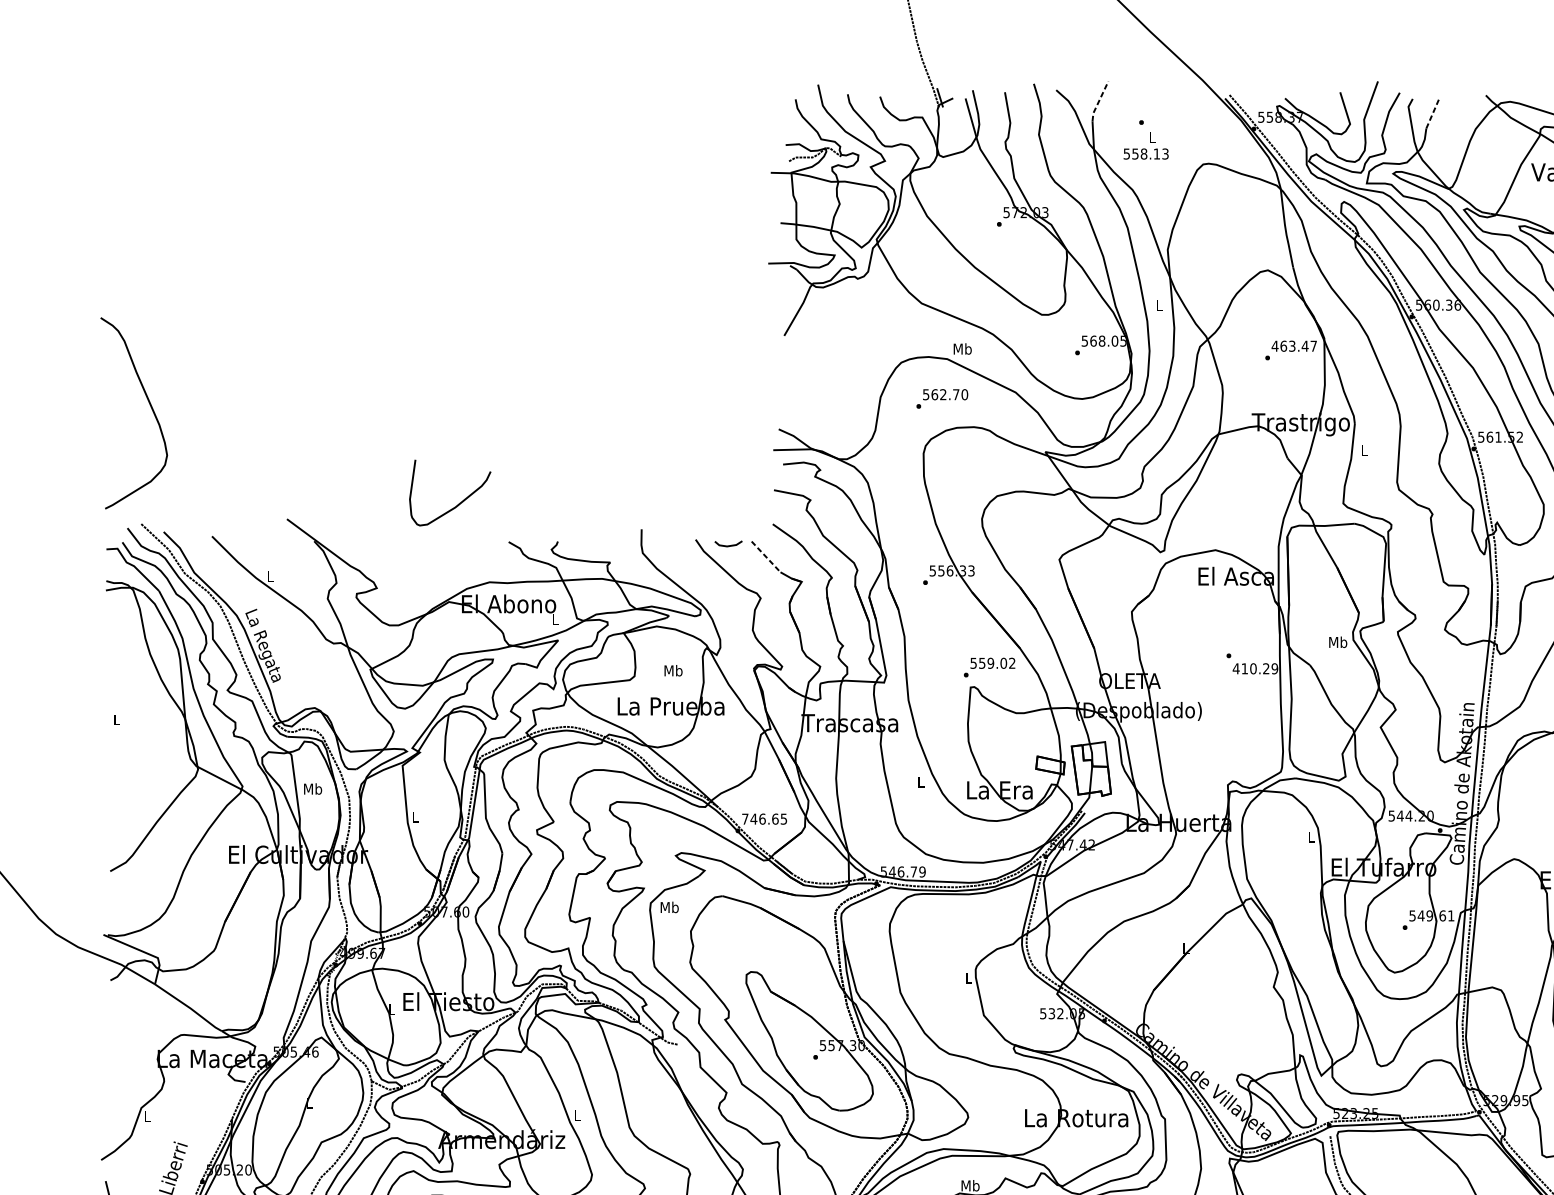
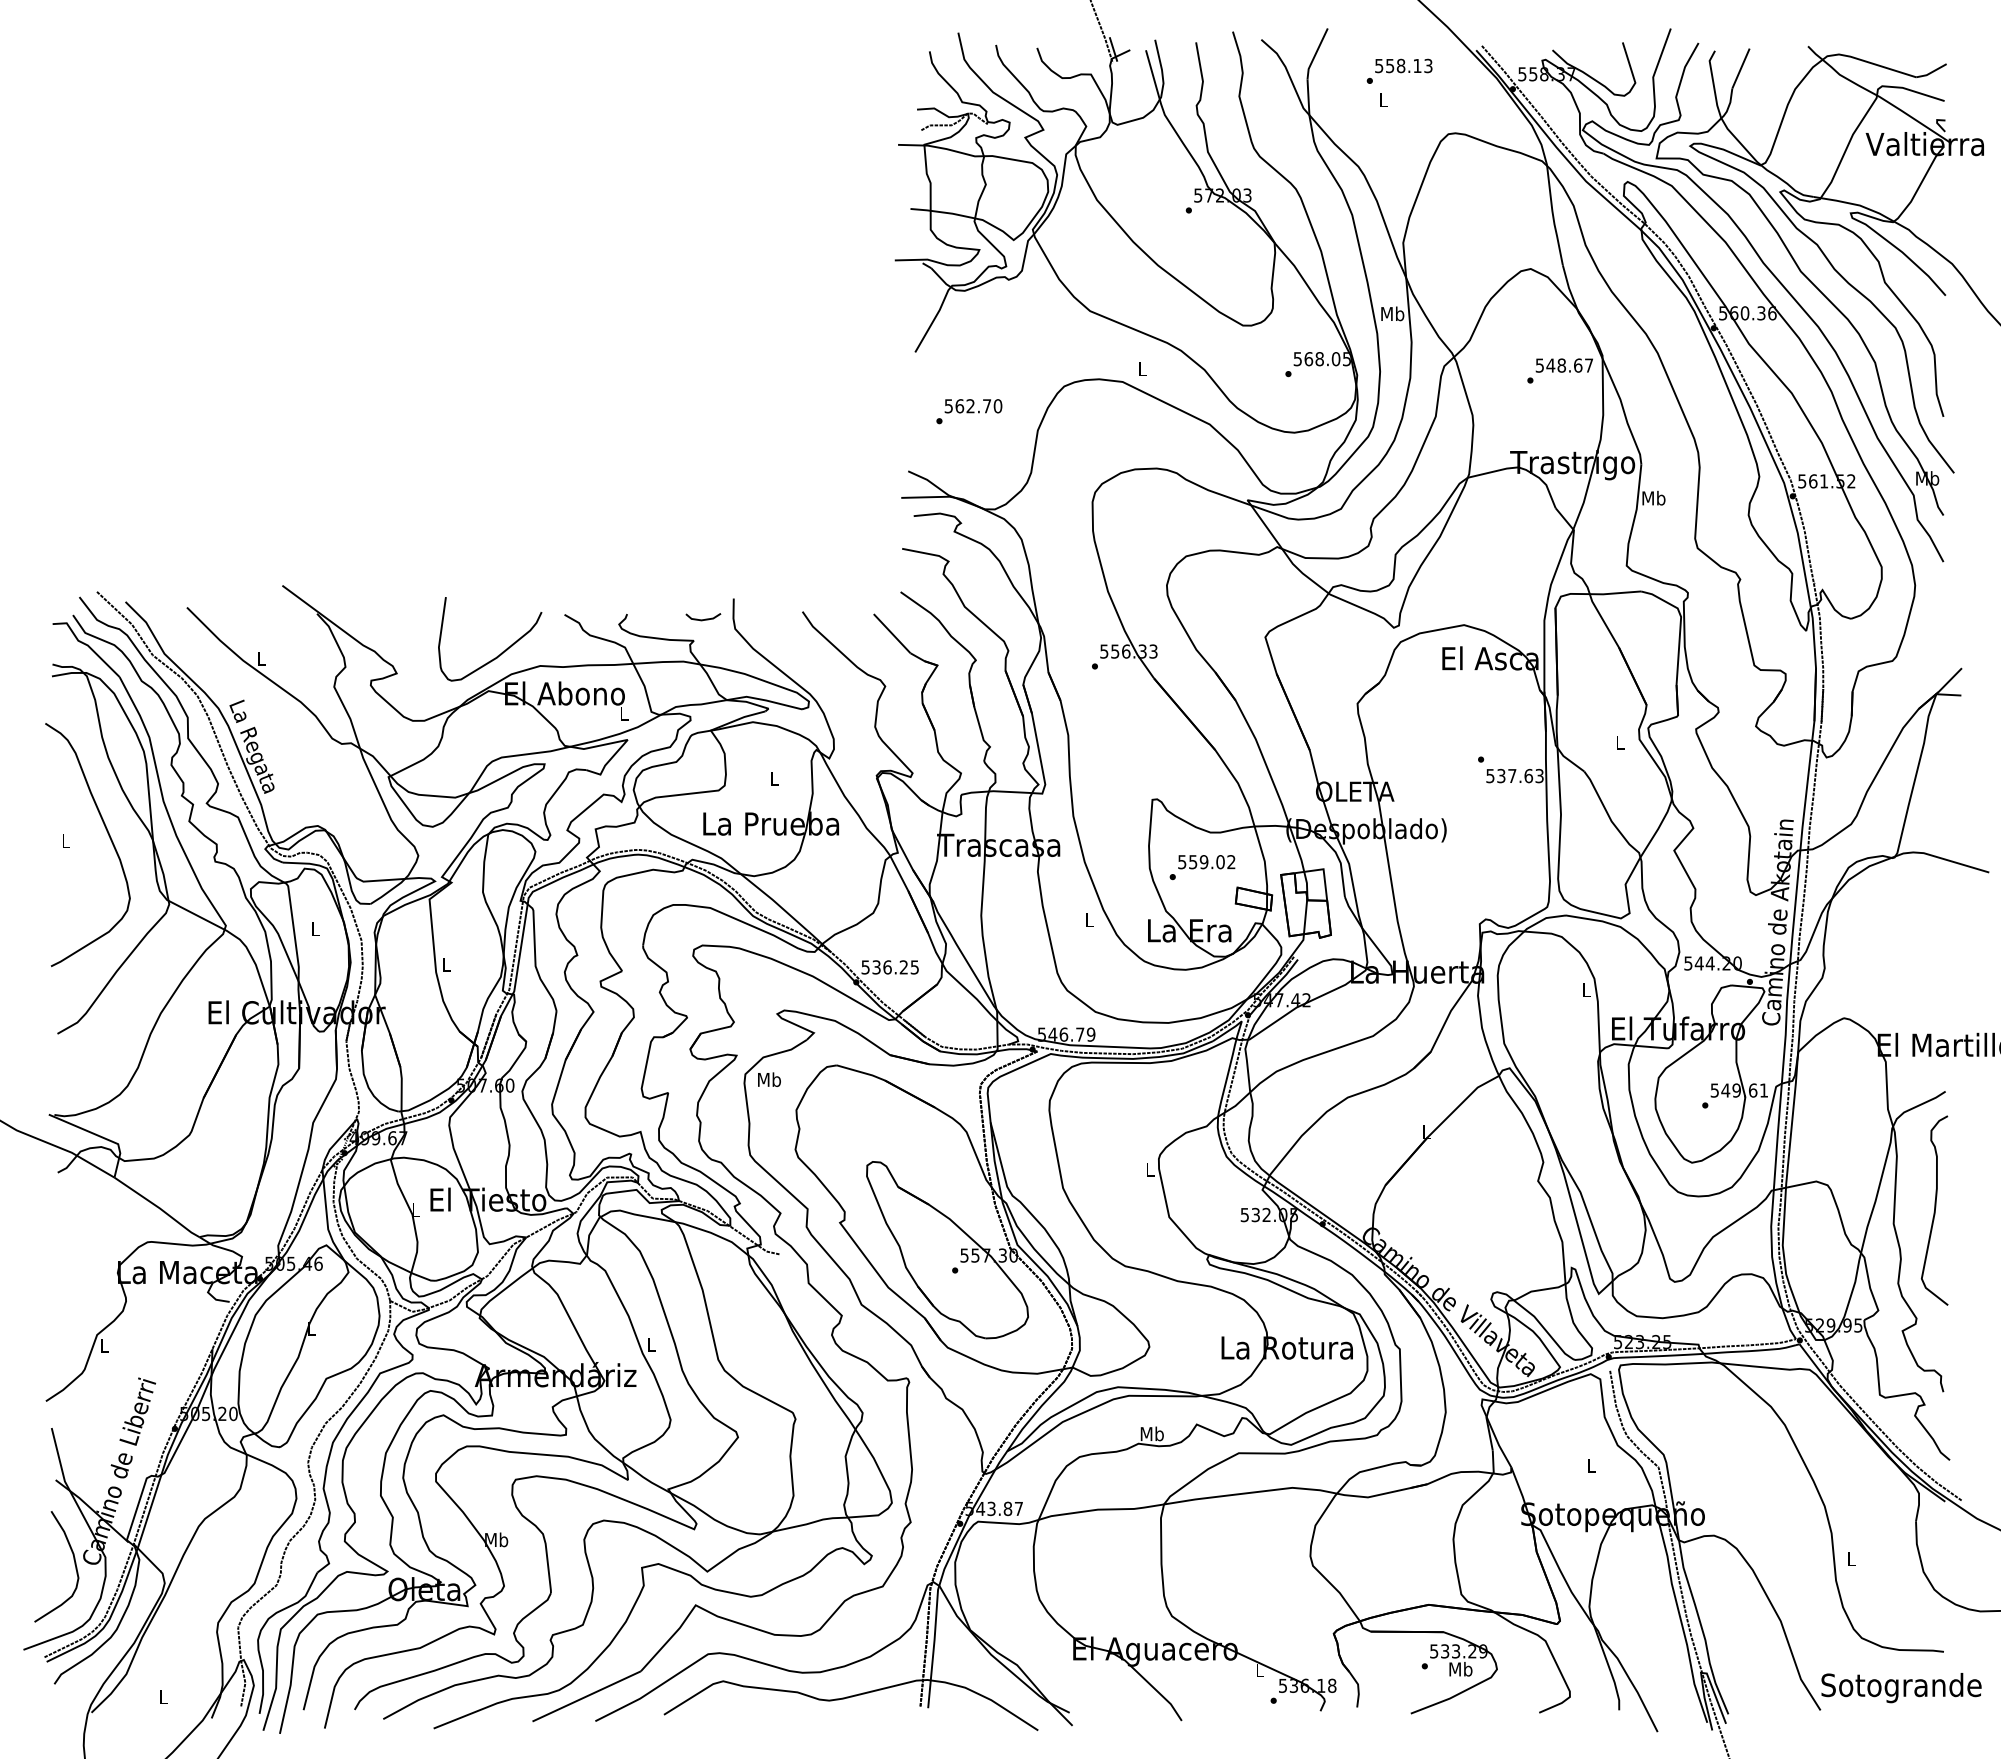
line: (1098, 101) -> (1315, 53), dashed -> solid
line: (1433, 112) -> (1741, 68), dashed -> solid
text: (1145, 153) -> (1403, 65), moved
text: (1159, 305) -> (1392, 313), L -> Mb
text: (1289, 346) -> (1558, 365), 463.47 -> 548.67
text: (962, 348) -> (1141, 368), Mb -> L
text: (942, 398) -> (969, 411), moved
curve: (150, 406) -> (108, 836), moved
text: (1364, 449) -> (1653, 497), L -> Mb
curve: (459, 502) -> (502, 651), moved
line: (728, 545) -> (703, 619), moved
line: (766, 556) -> (892, 633), dashed -> solid
text: (1337, 642) -> (1619, 742), Mb -> L
text: (989, 667) -> (1202, 867), moved
text: (1255, 668) -> (1514, 775), 410.29 -> 537.63
text: (672, 670) -> (773, 778), Mb -> L
text: (312, 788) -> (315, 928), Mb -> L
text: (760, 819) -> (884, 967), 746.65 -> 536.25

